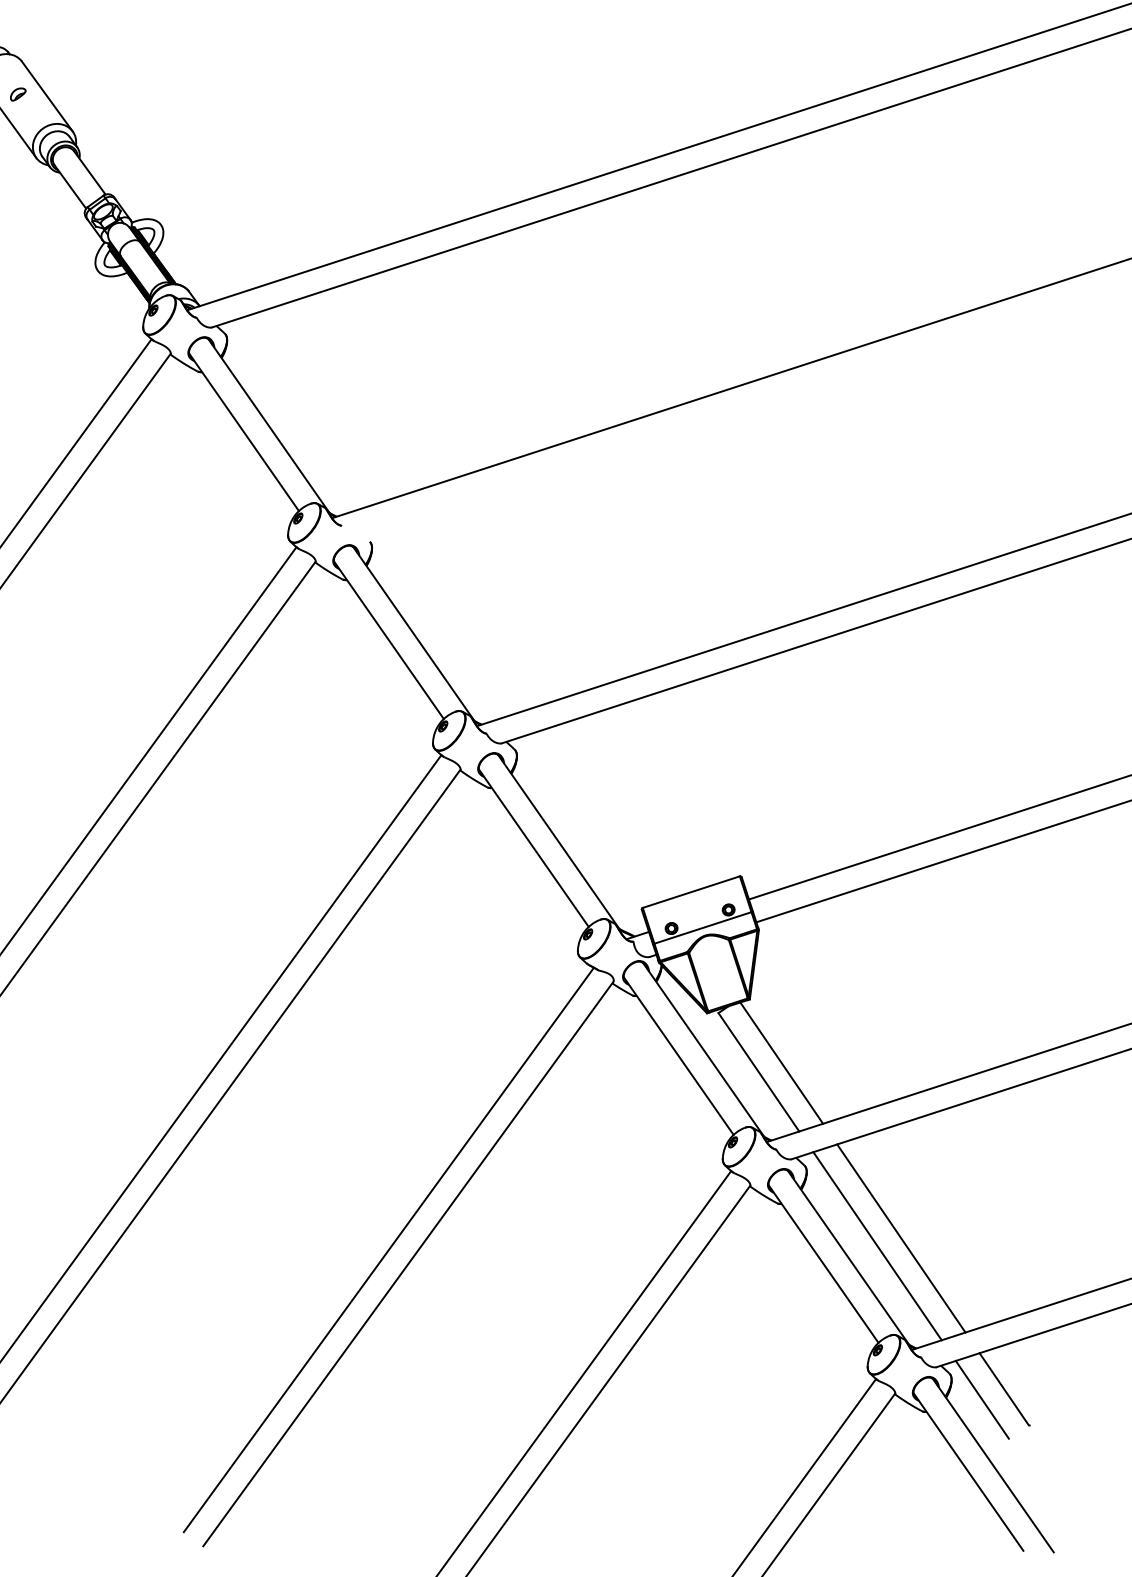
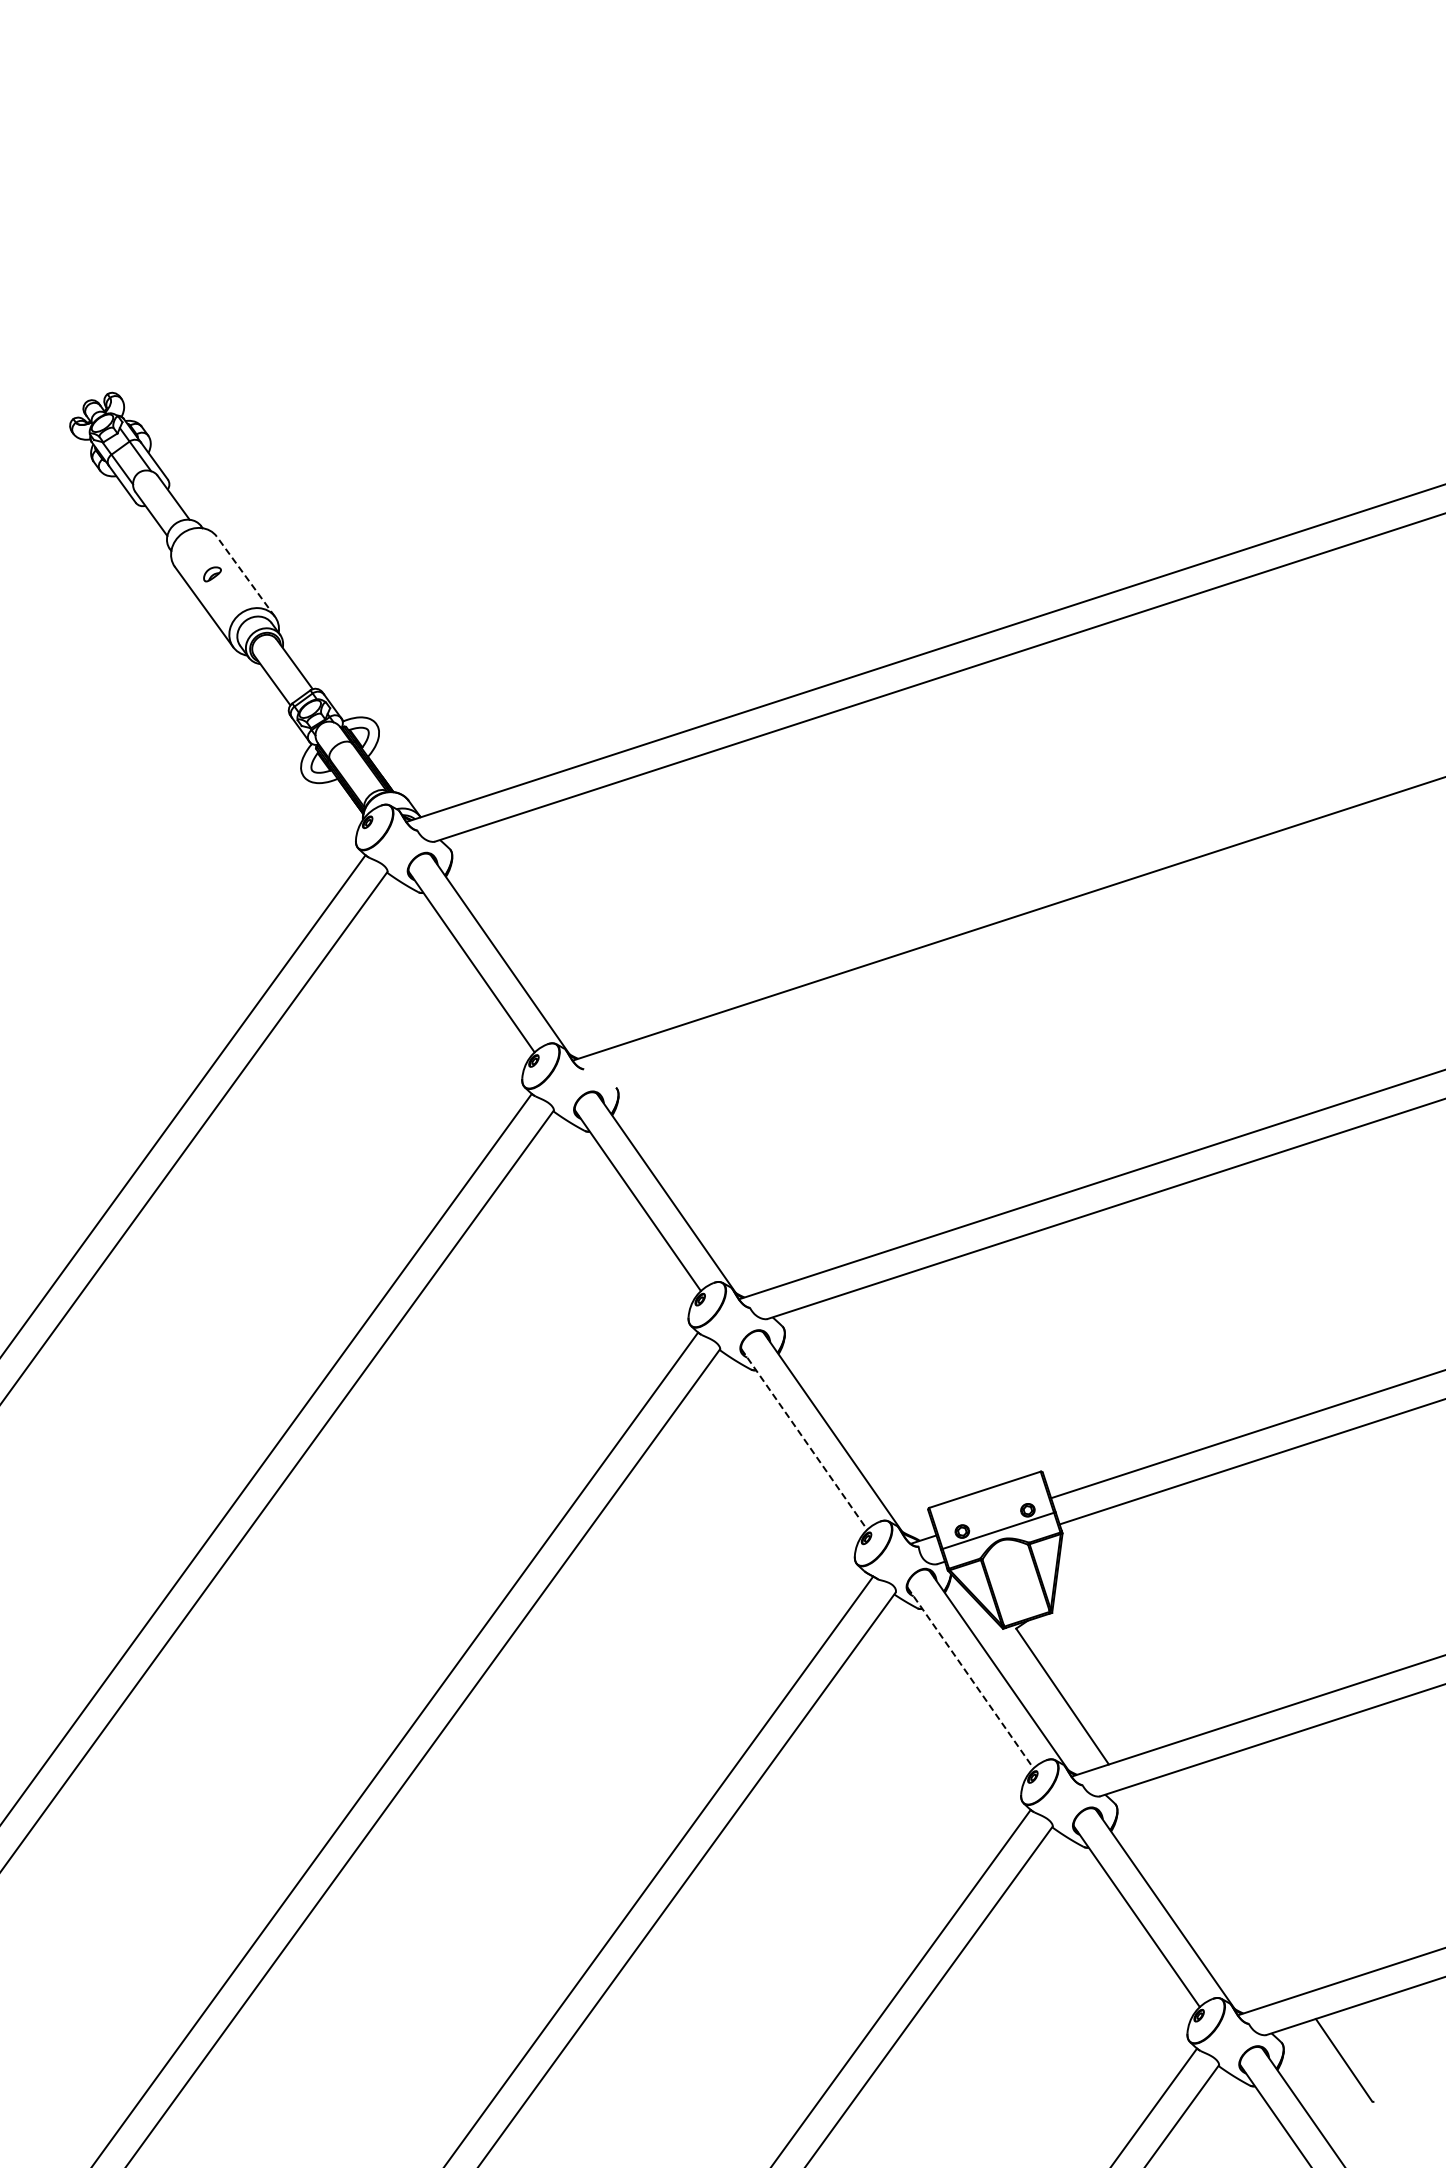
line: (46, 96) -> (245, 576), solid -> dashed
line: (534, 848) -> (804, 1439), solid -> dashed
line: (678, 1056) -> (970, 1678), solid -> dashed
line: (781, 1062) -> (1088, 1685), removed
line: (900, 1238) -> (1225, 1887), removed
line: (877, 1246) -> (1198, 1896), removed
line: (981, 1399) -> (1318, 2072), removed

